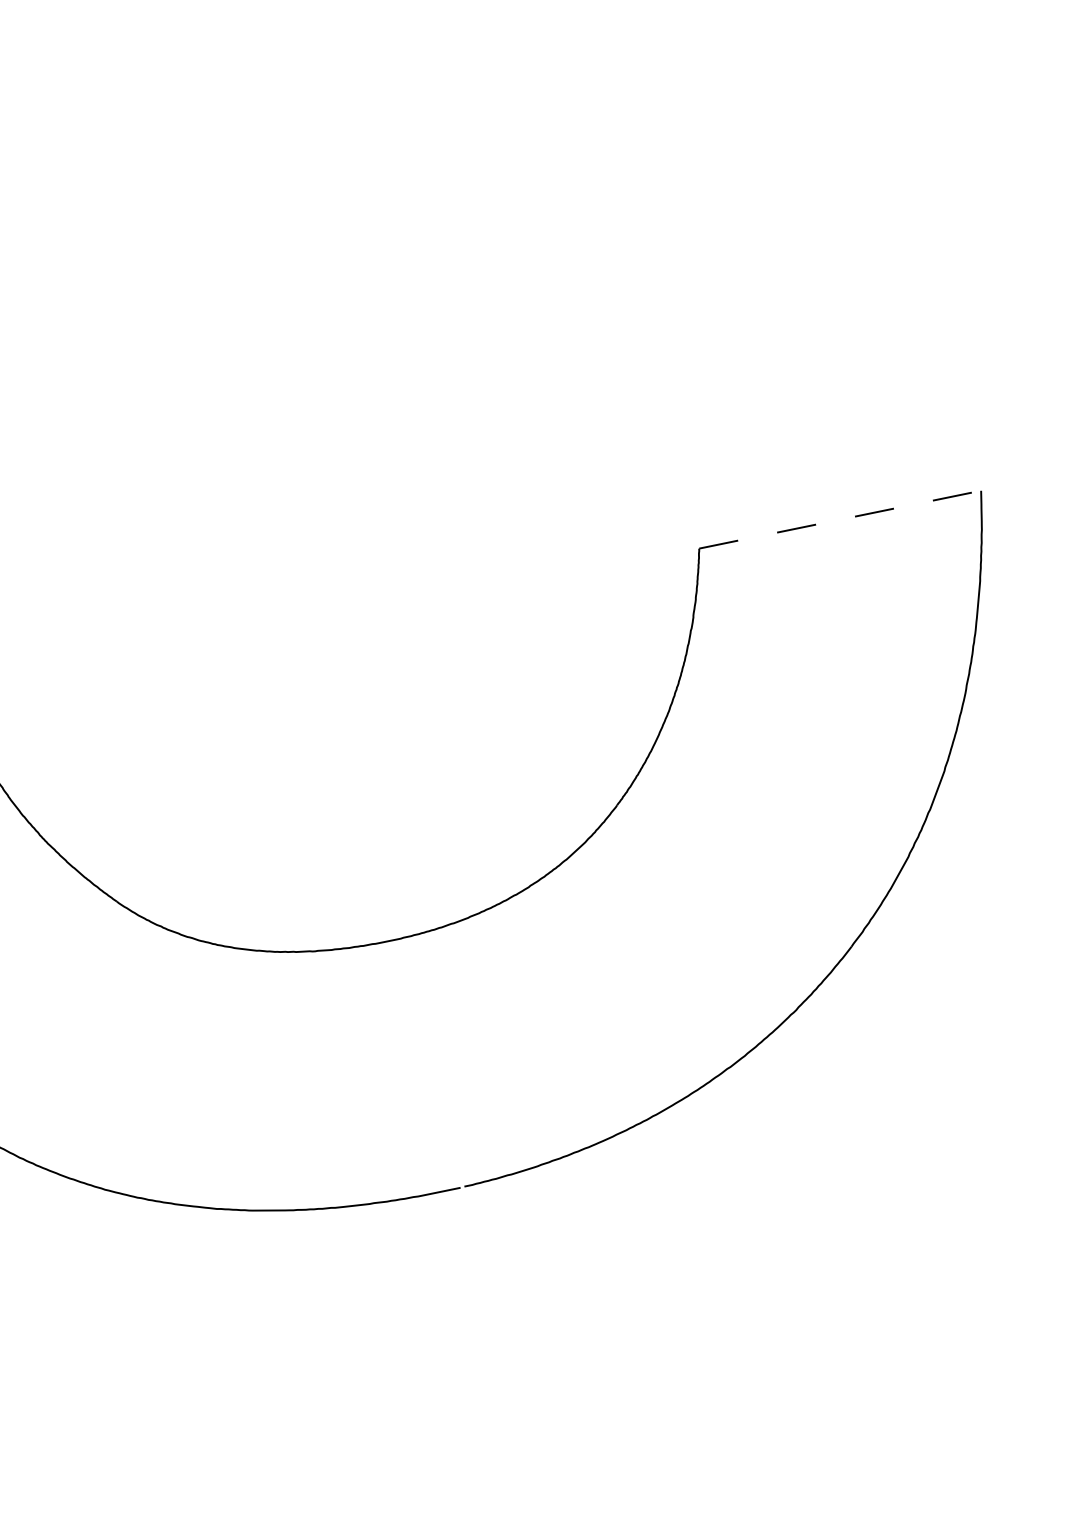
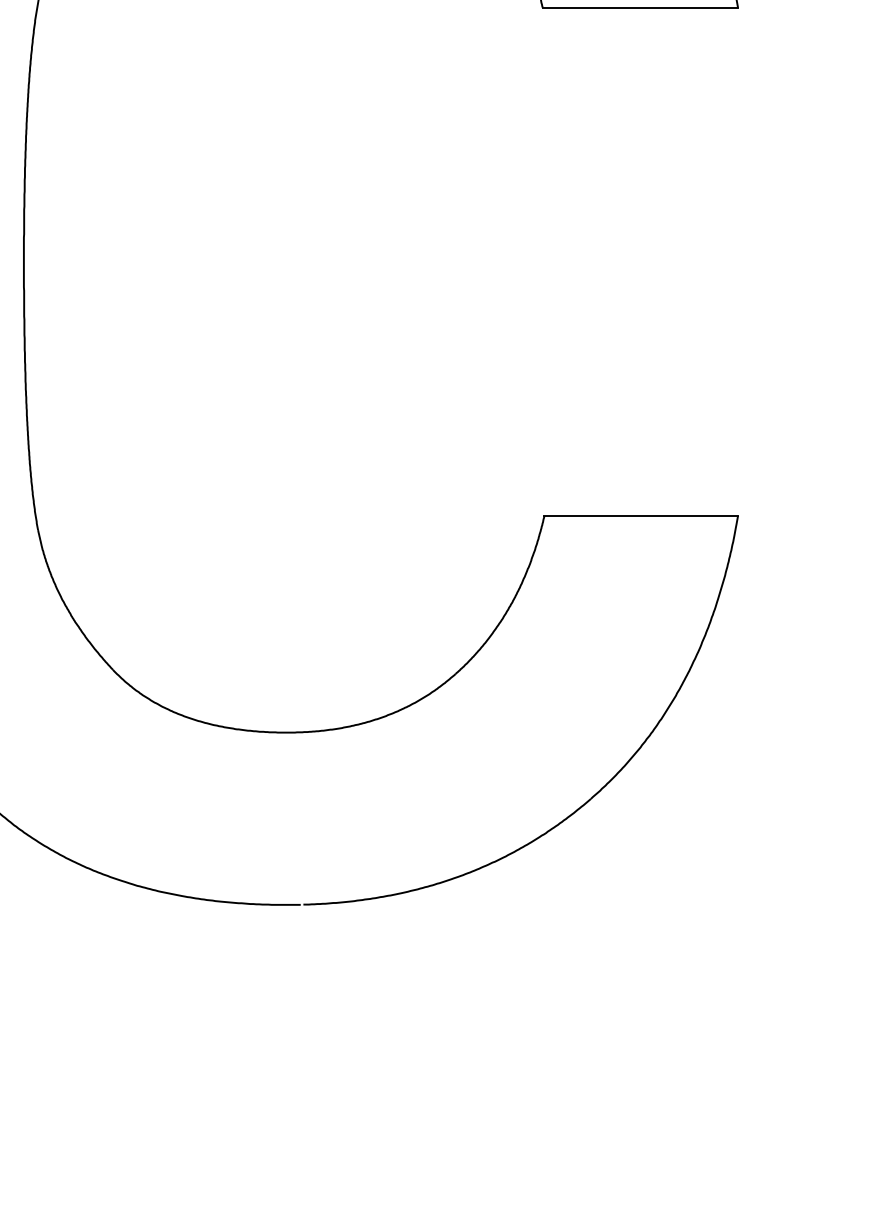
line: (840, 518) -> (641, 515), dashed -> solid

